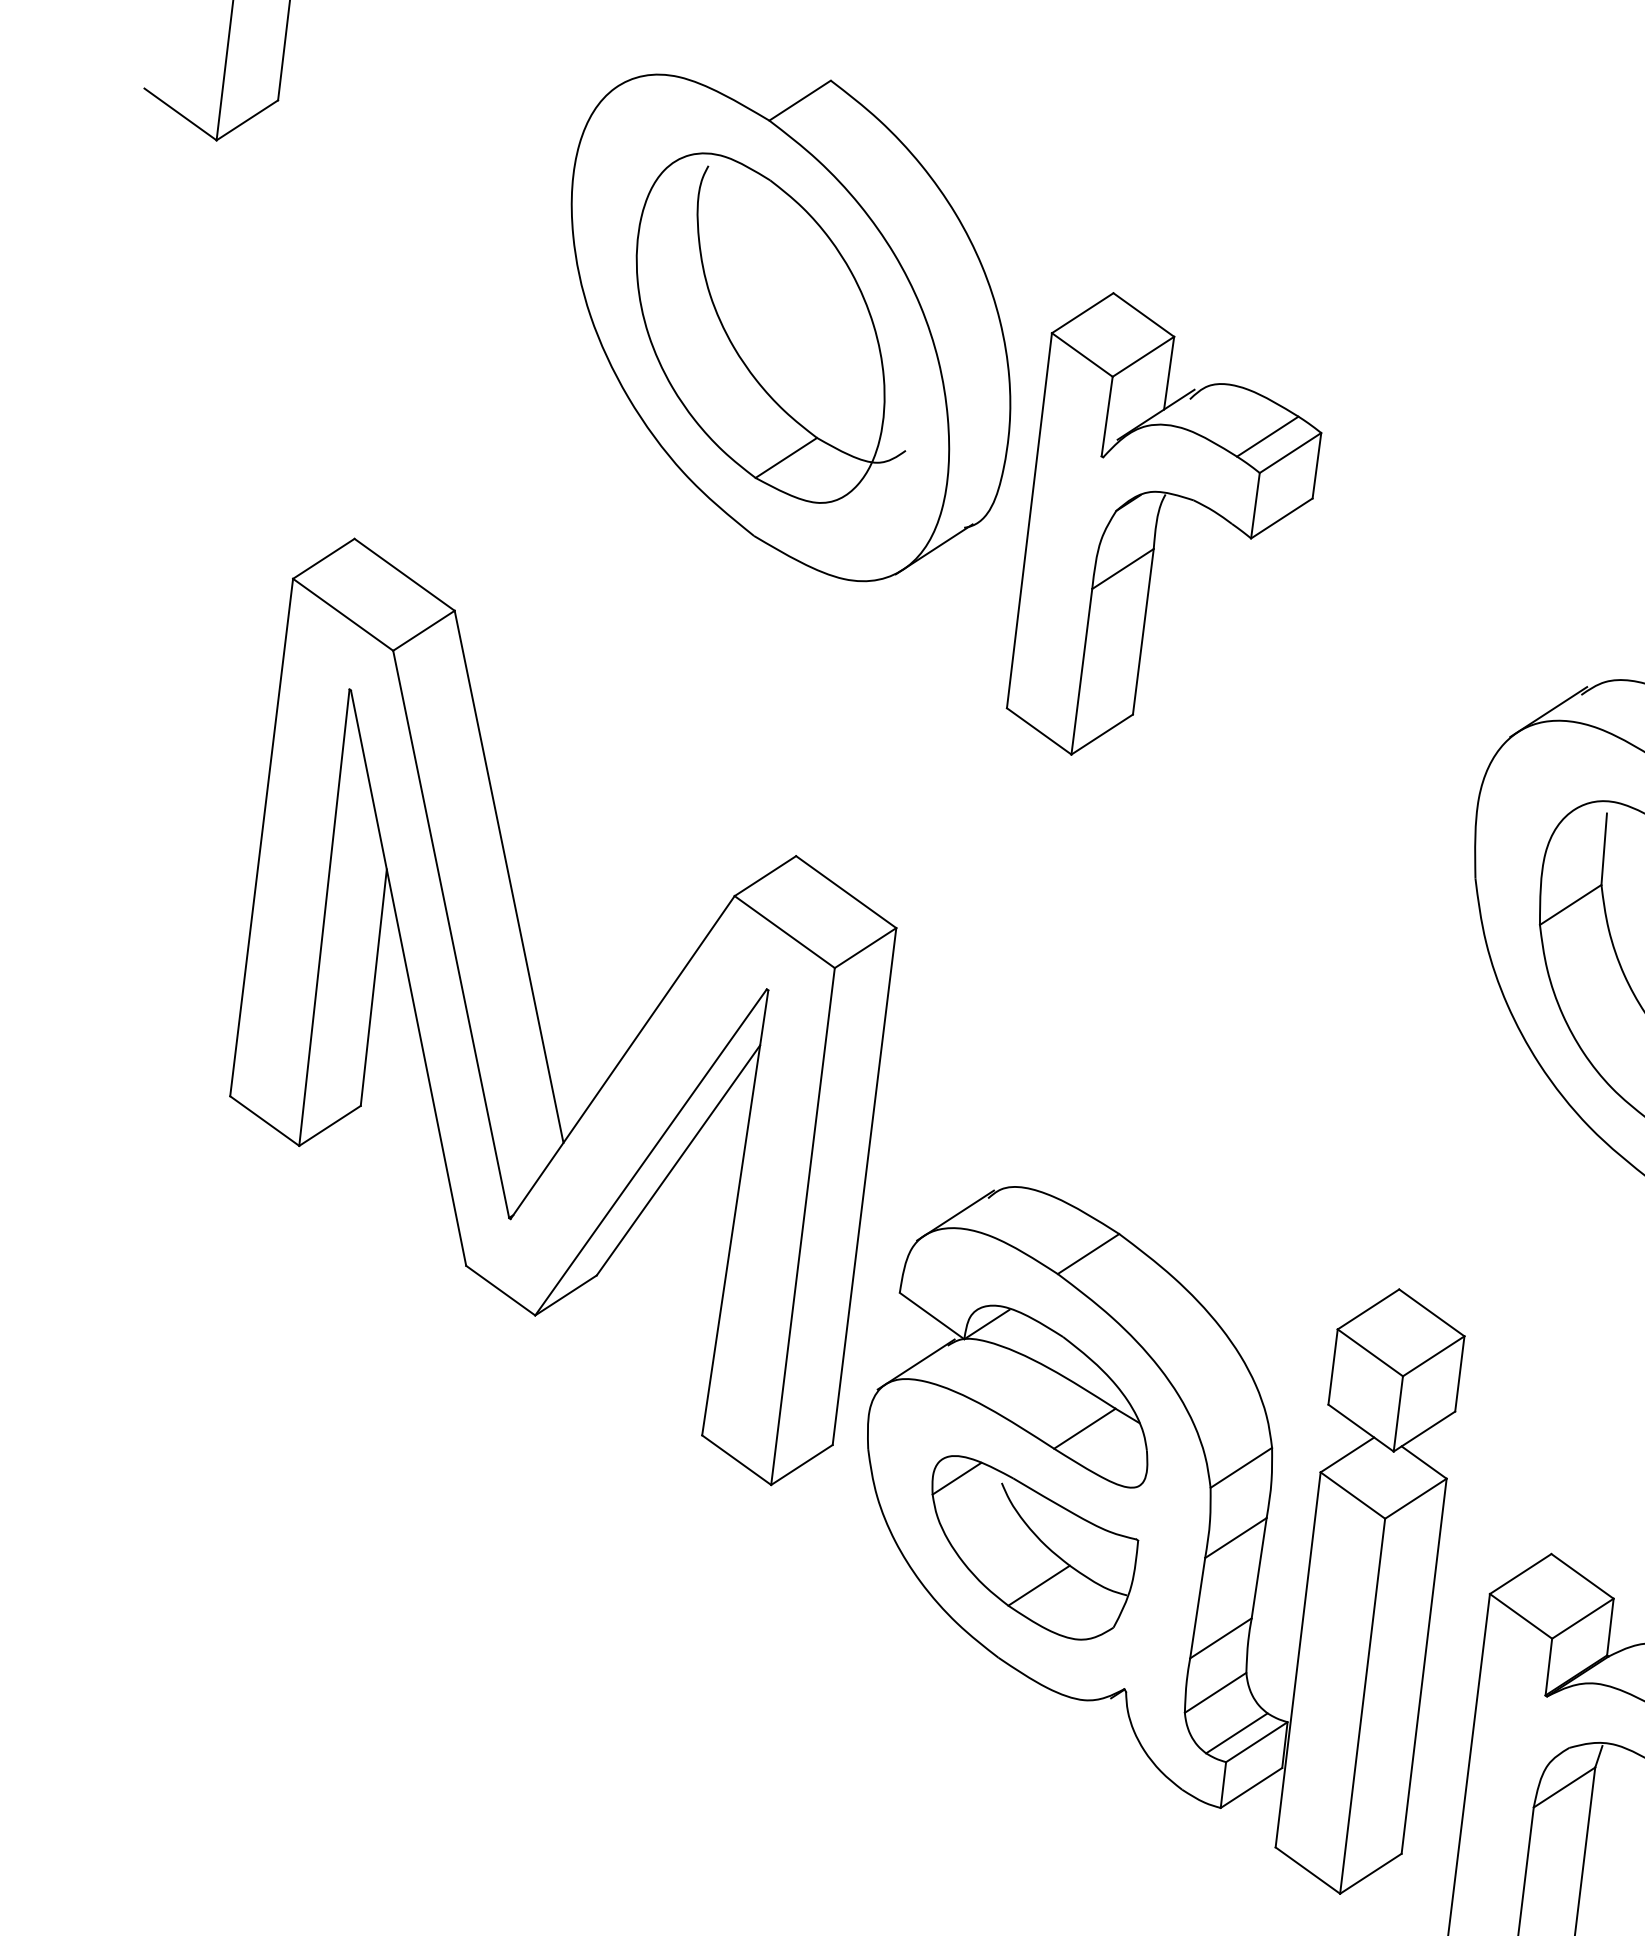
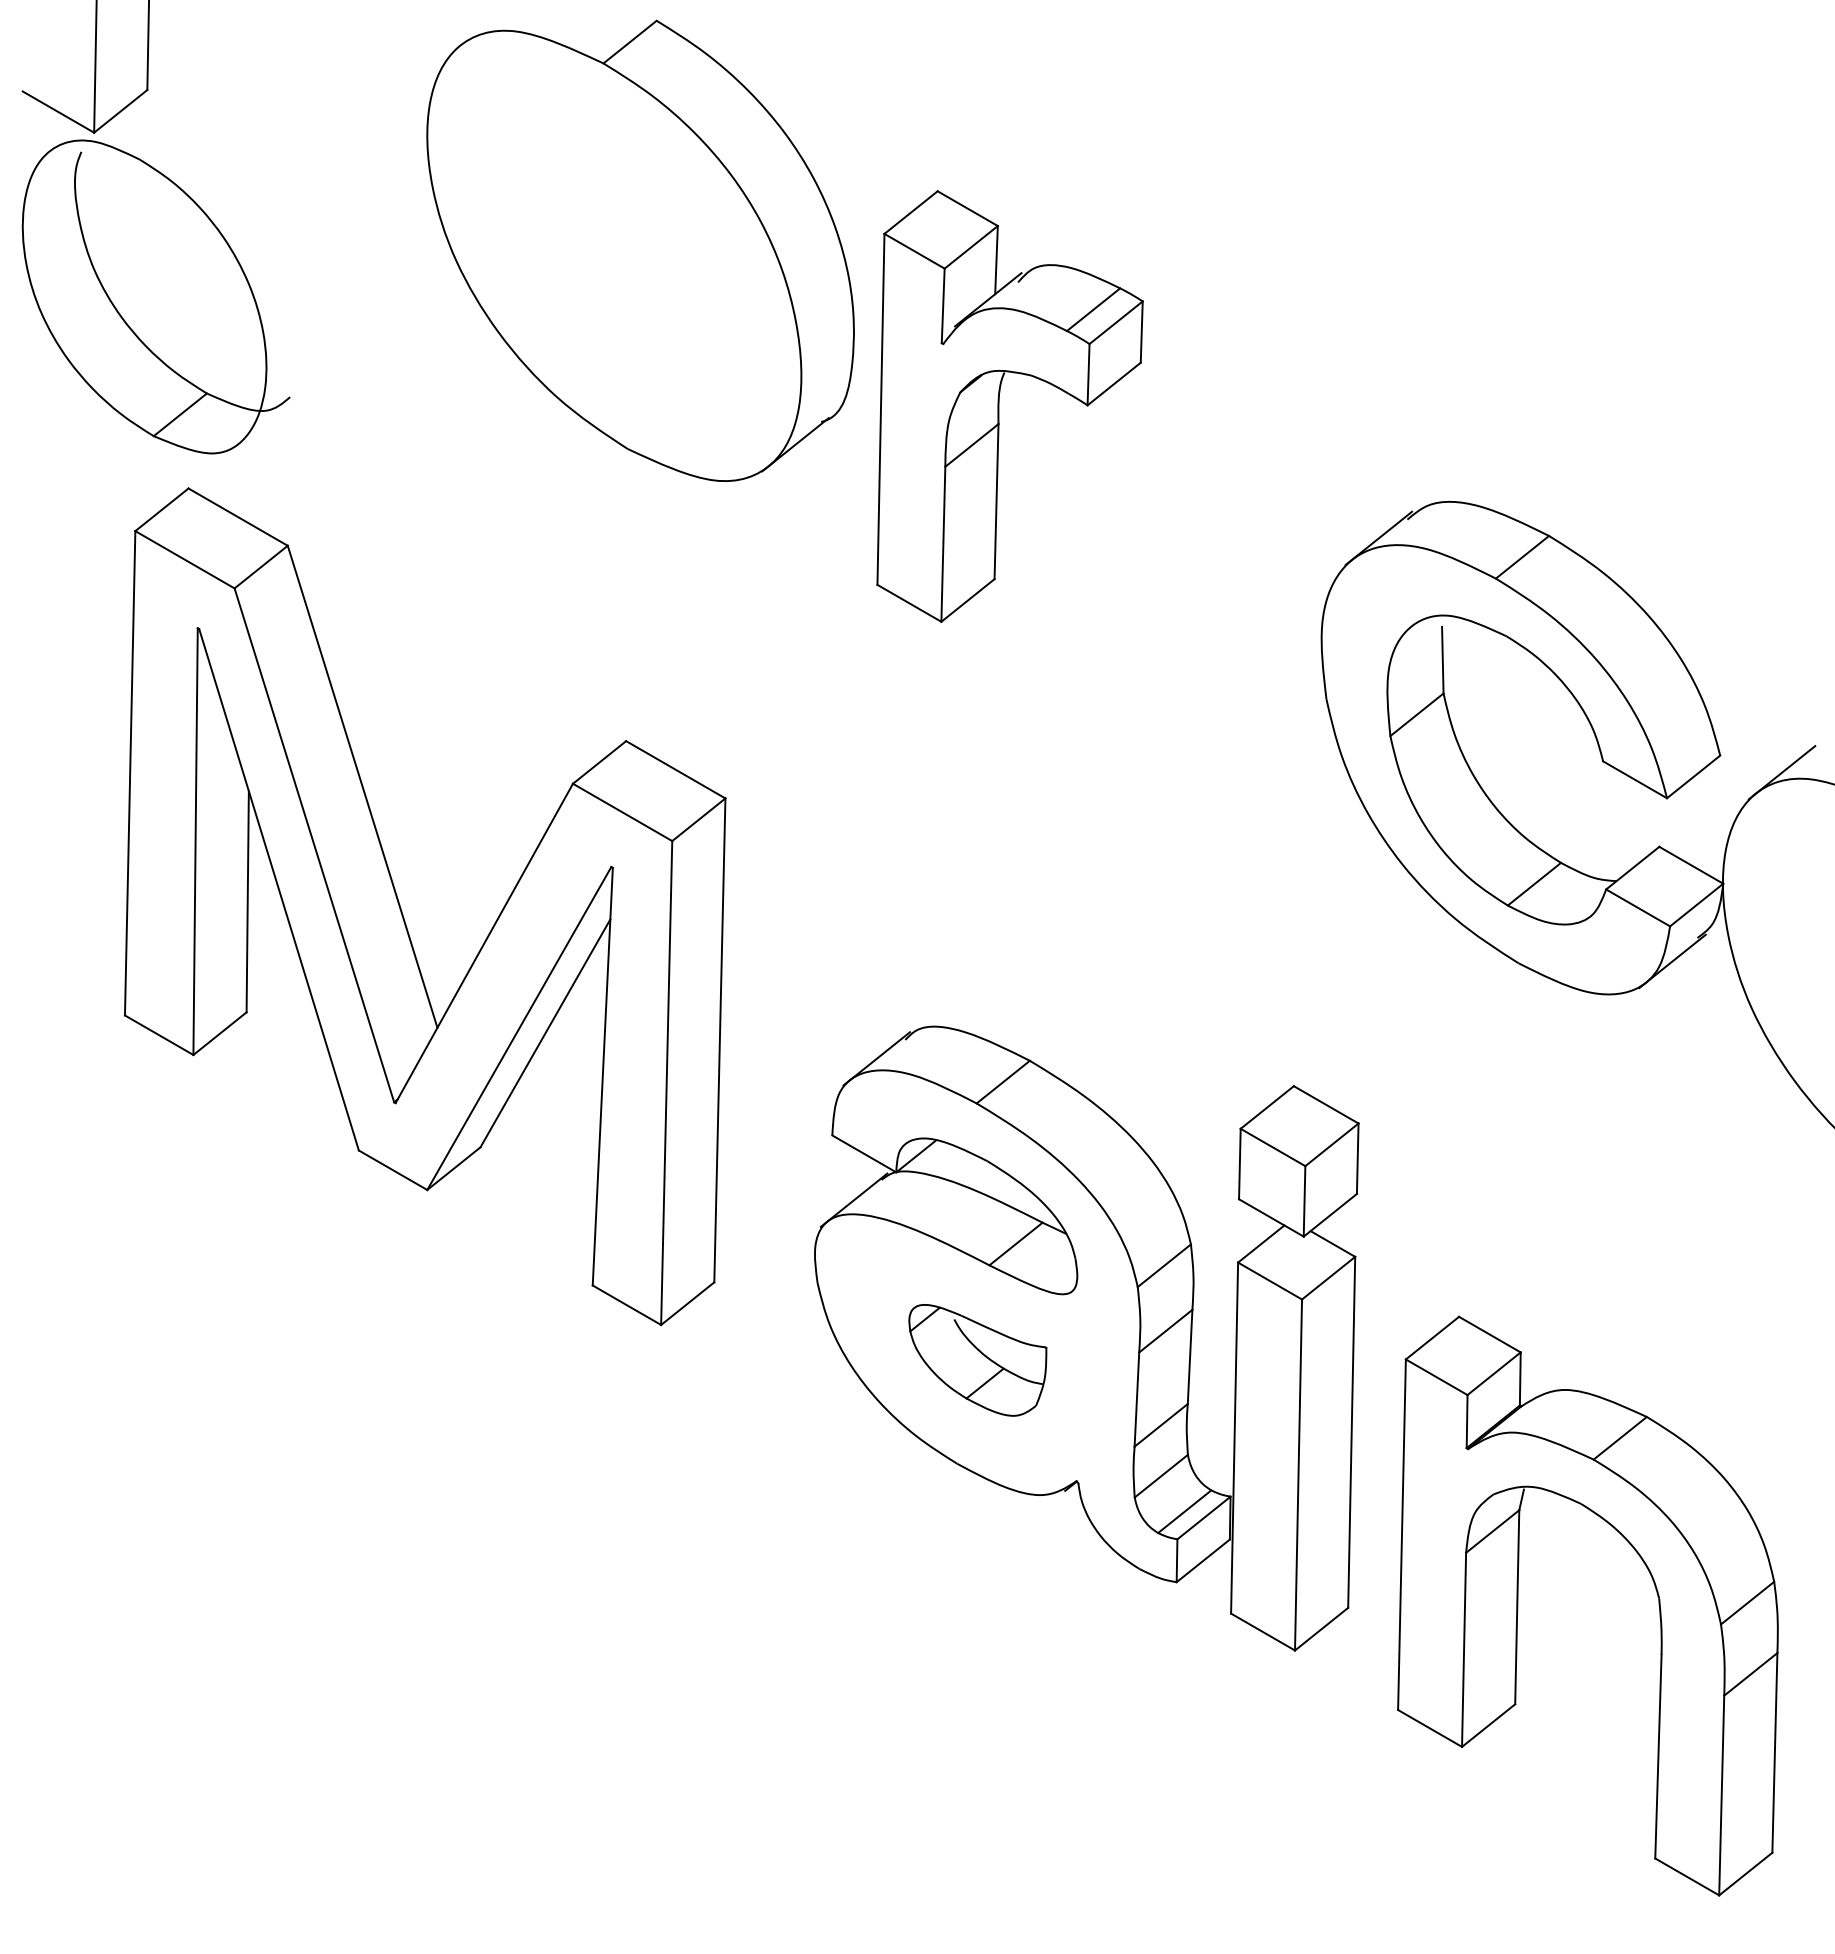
part: (772, 328) -> (155, 296), moved
part: (539, 1017) -> (403, 914), moved
part: (1031, 1549) -> (977, 1360), size x0.7

